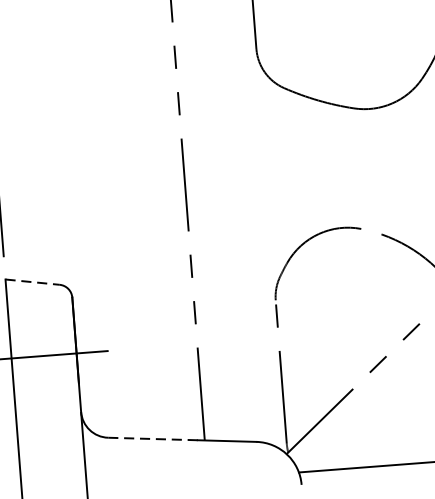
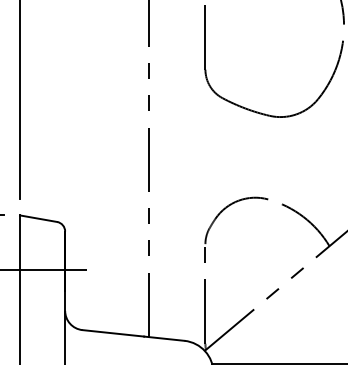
line: (32, 281) -> (38, 218), dashed -> solid
line: (151, 439) -> (112, 333), dashed -> solid

